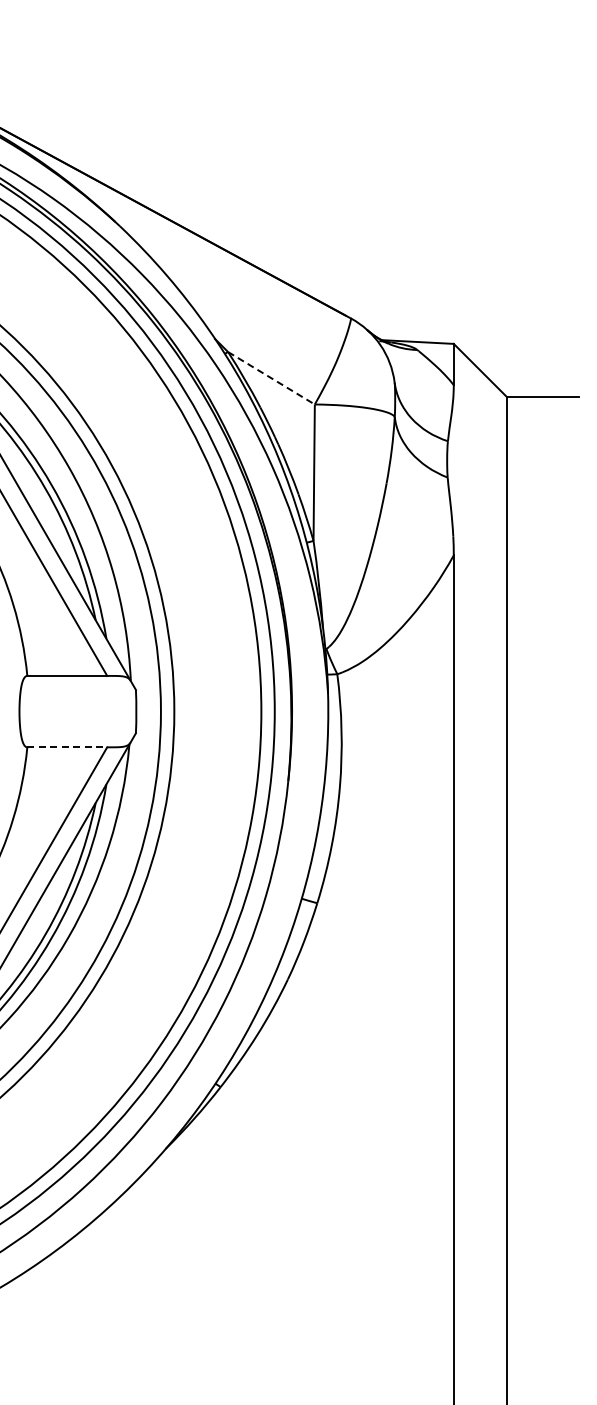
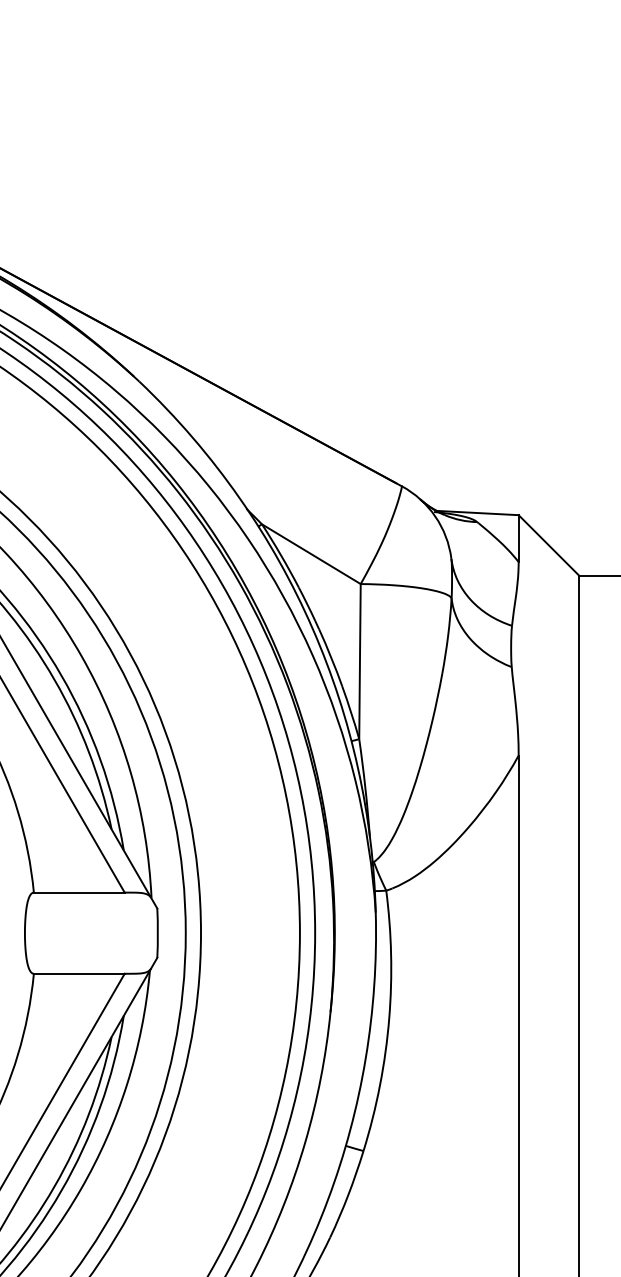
line: (271, 378) -> (311, 554), dashed -> solid
line: (67, 747) -> (79, 973), dashed -> solid

